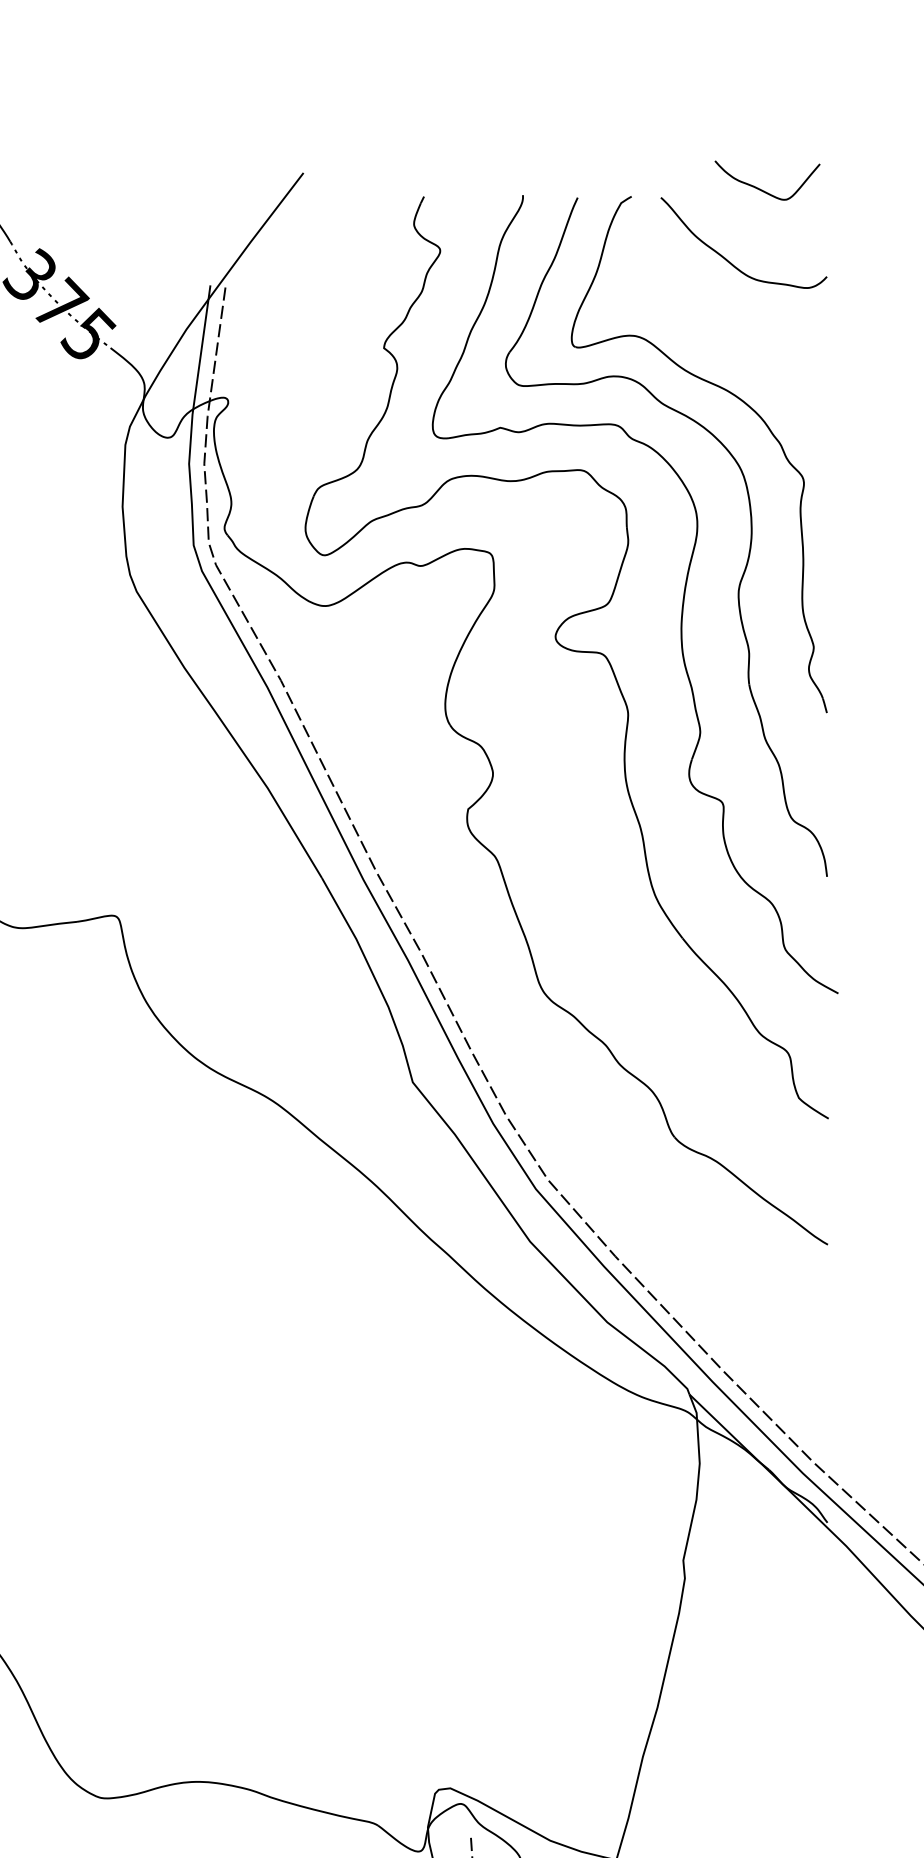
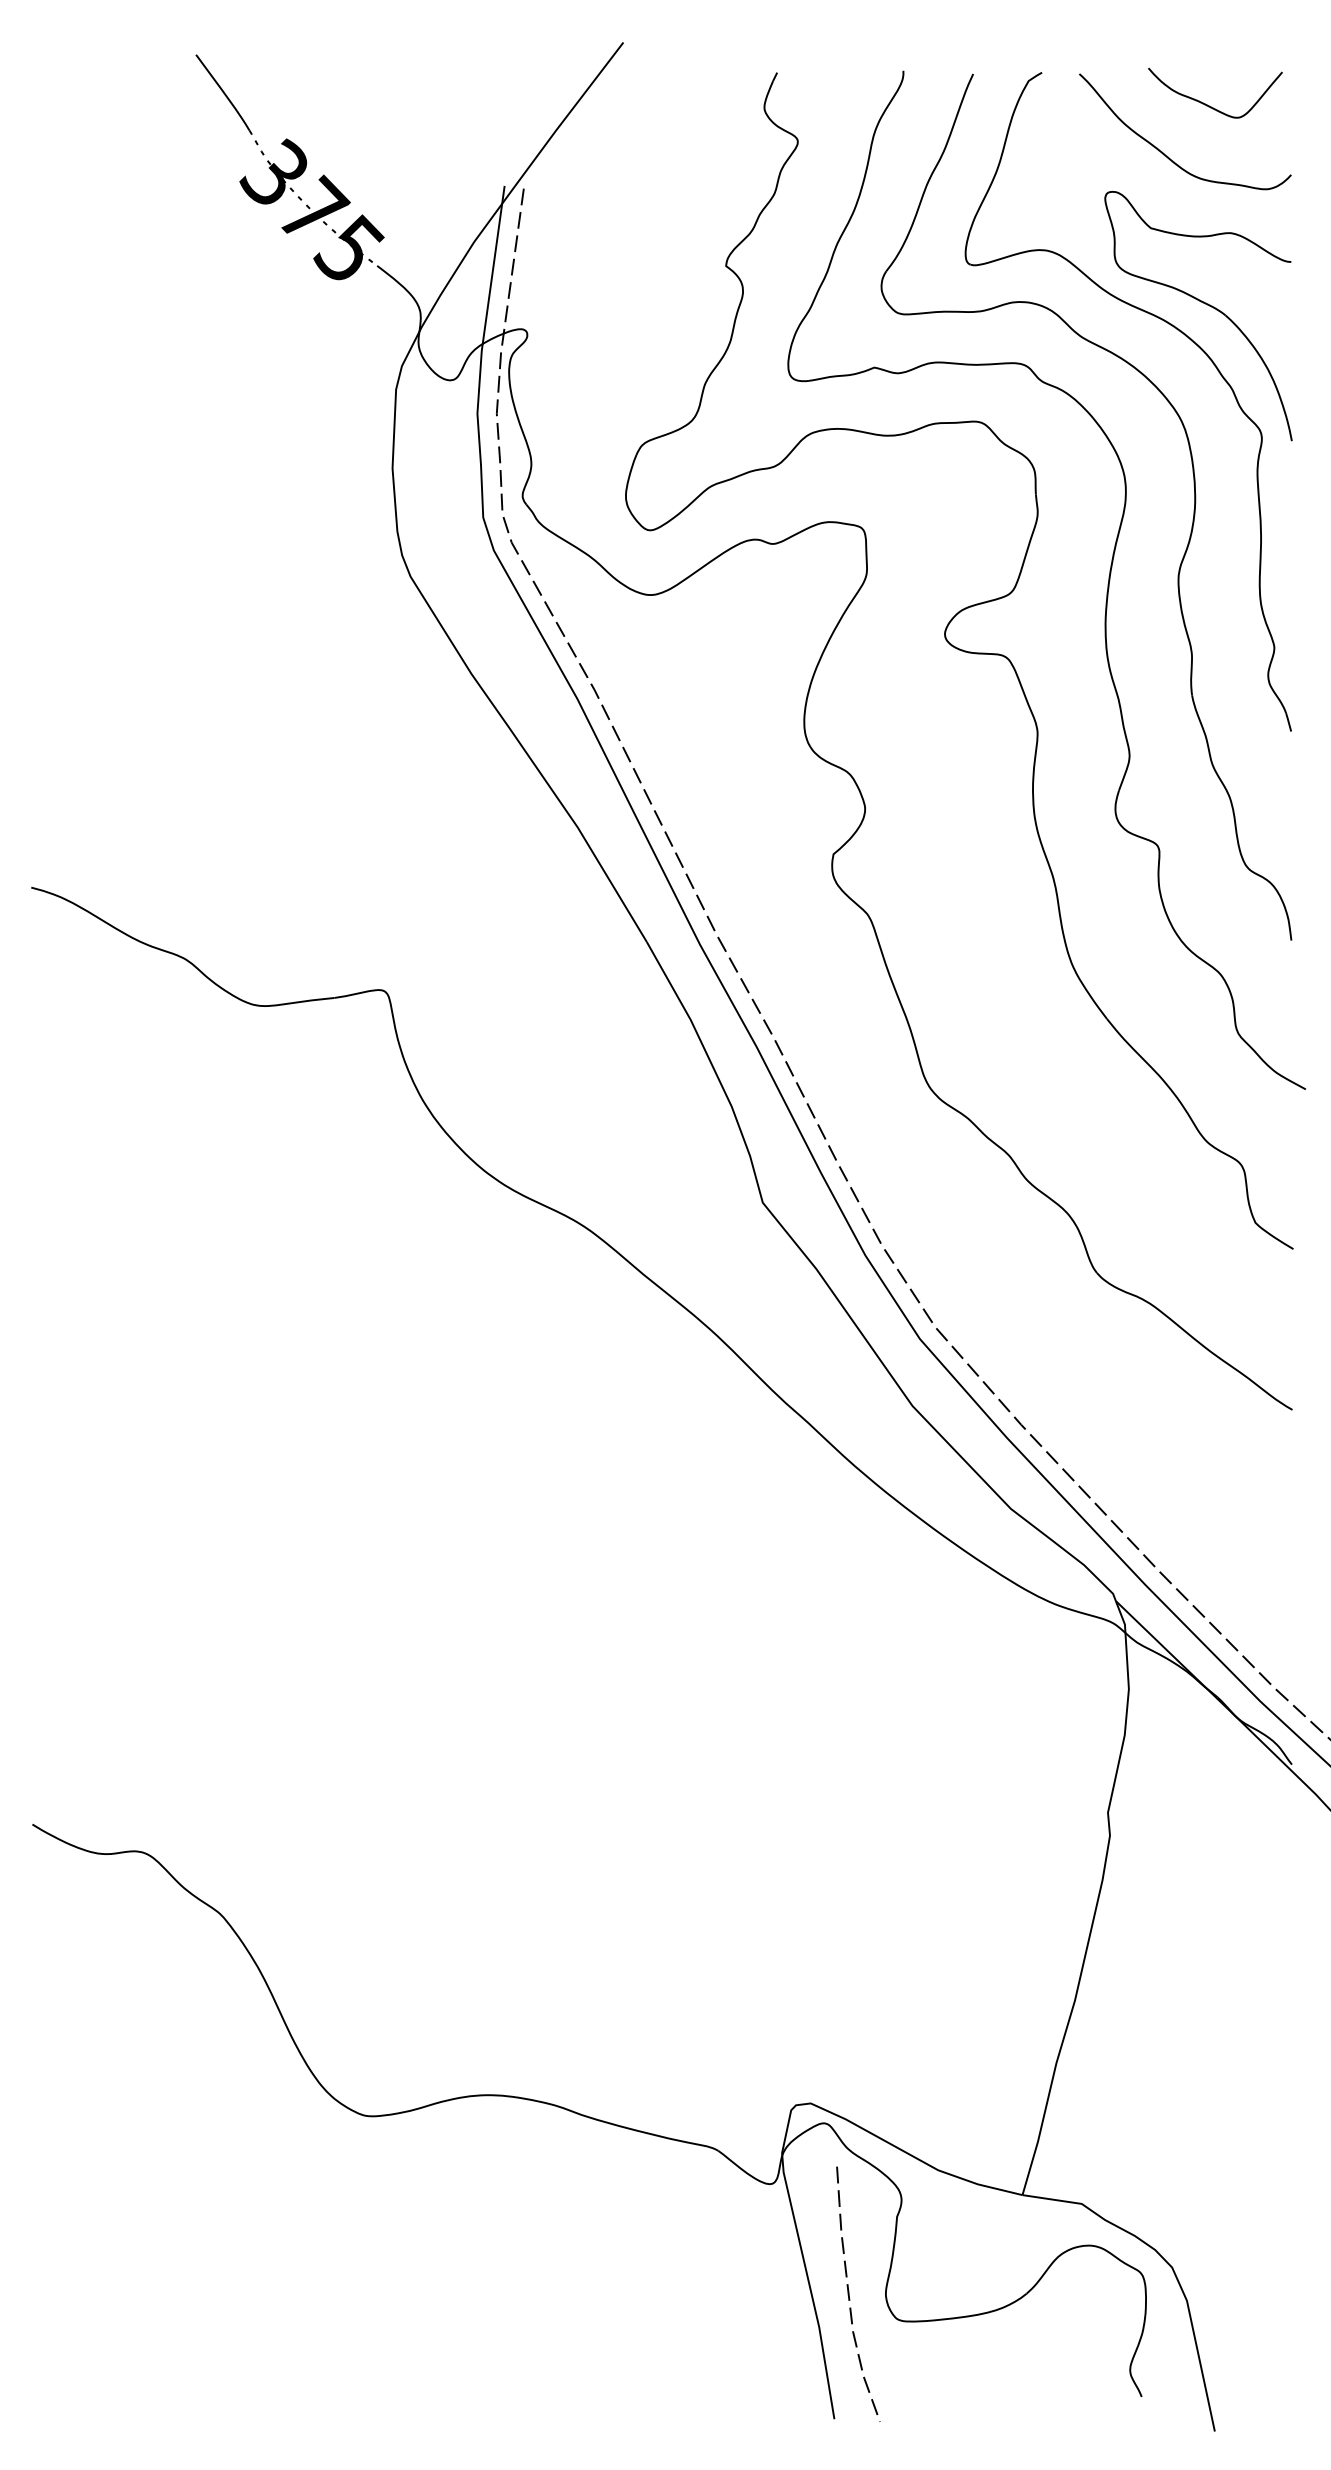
curve: (762, 190) -> (1209, 105), moved
part: (759, 378) -> (1205, 304), added

